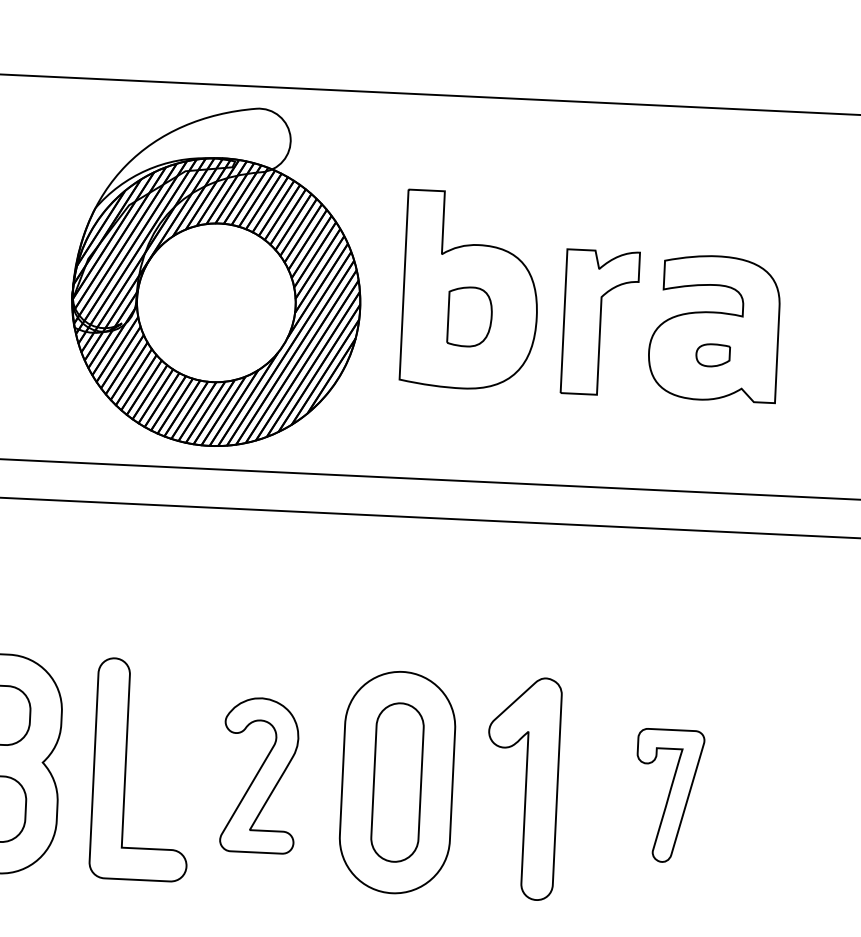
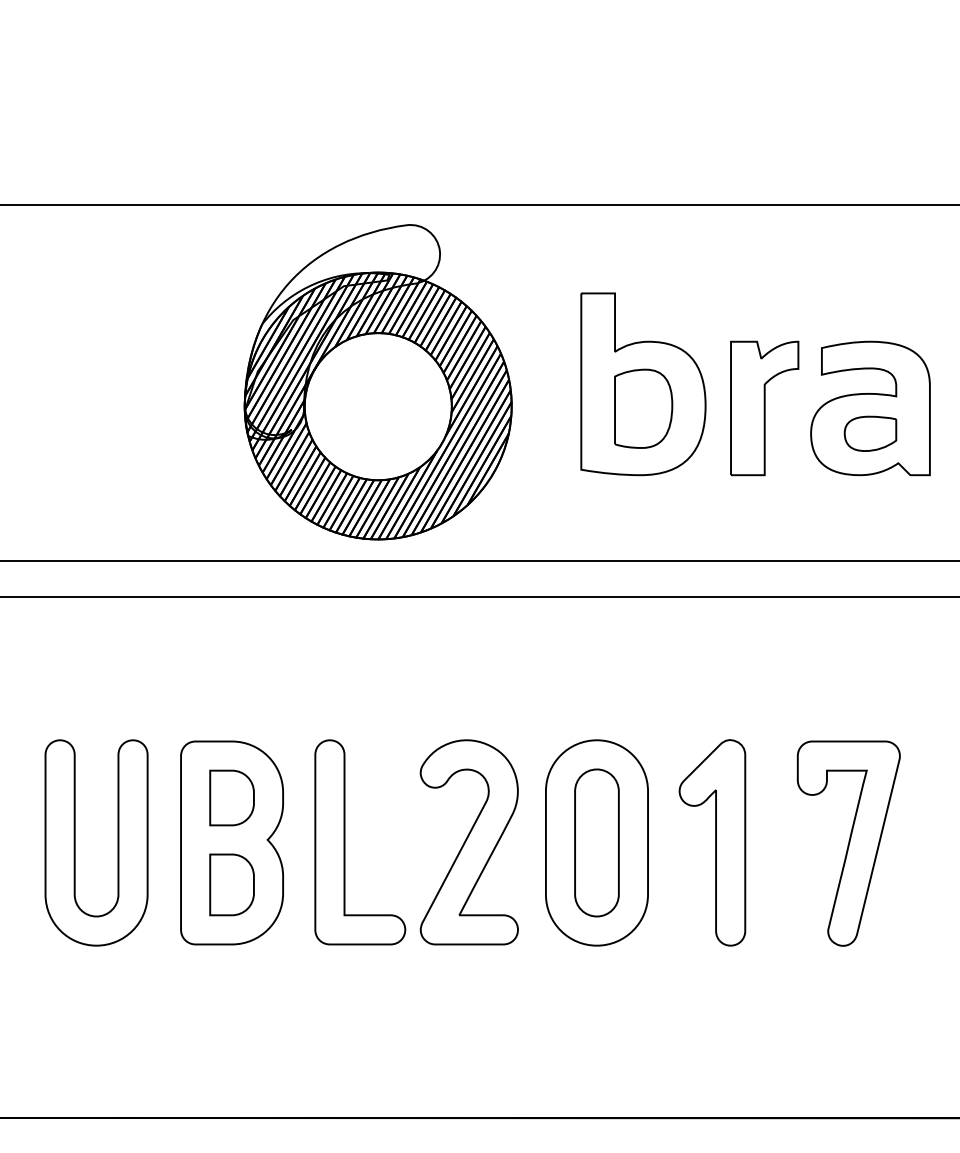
part: (216, 276) -> (377, 382), moved
part: (469, 316) -> (643, 408), size x1.43
part: (713, 355) -> (870, 433), size x1.67
part: (259, 775) -> (468, 842), size x1.43
part: (668, 795) -> (848, 843), size x1.67

